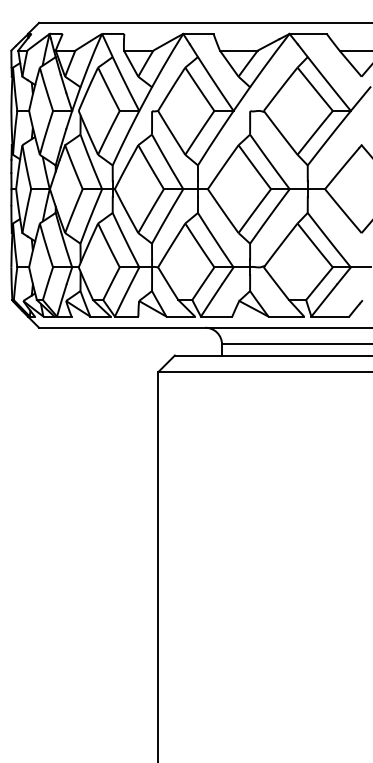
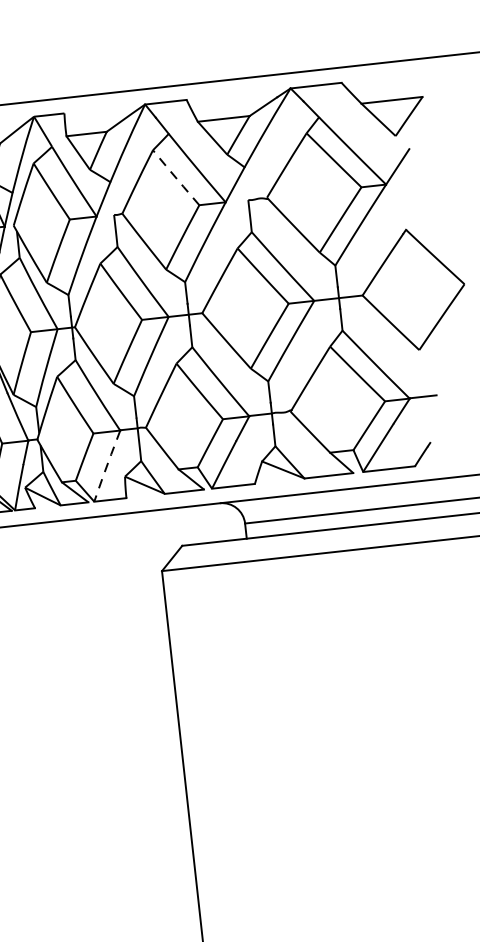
line: (199, 89) -> (175, 178), solid -> dashed
line: (126, 292) -> (106, 466), solid -> dashed

